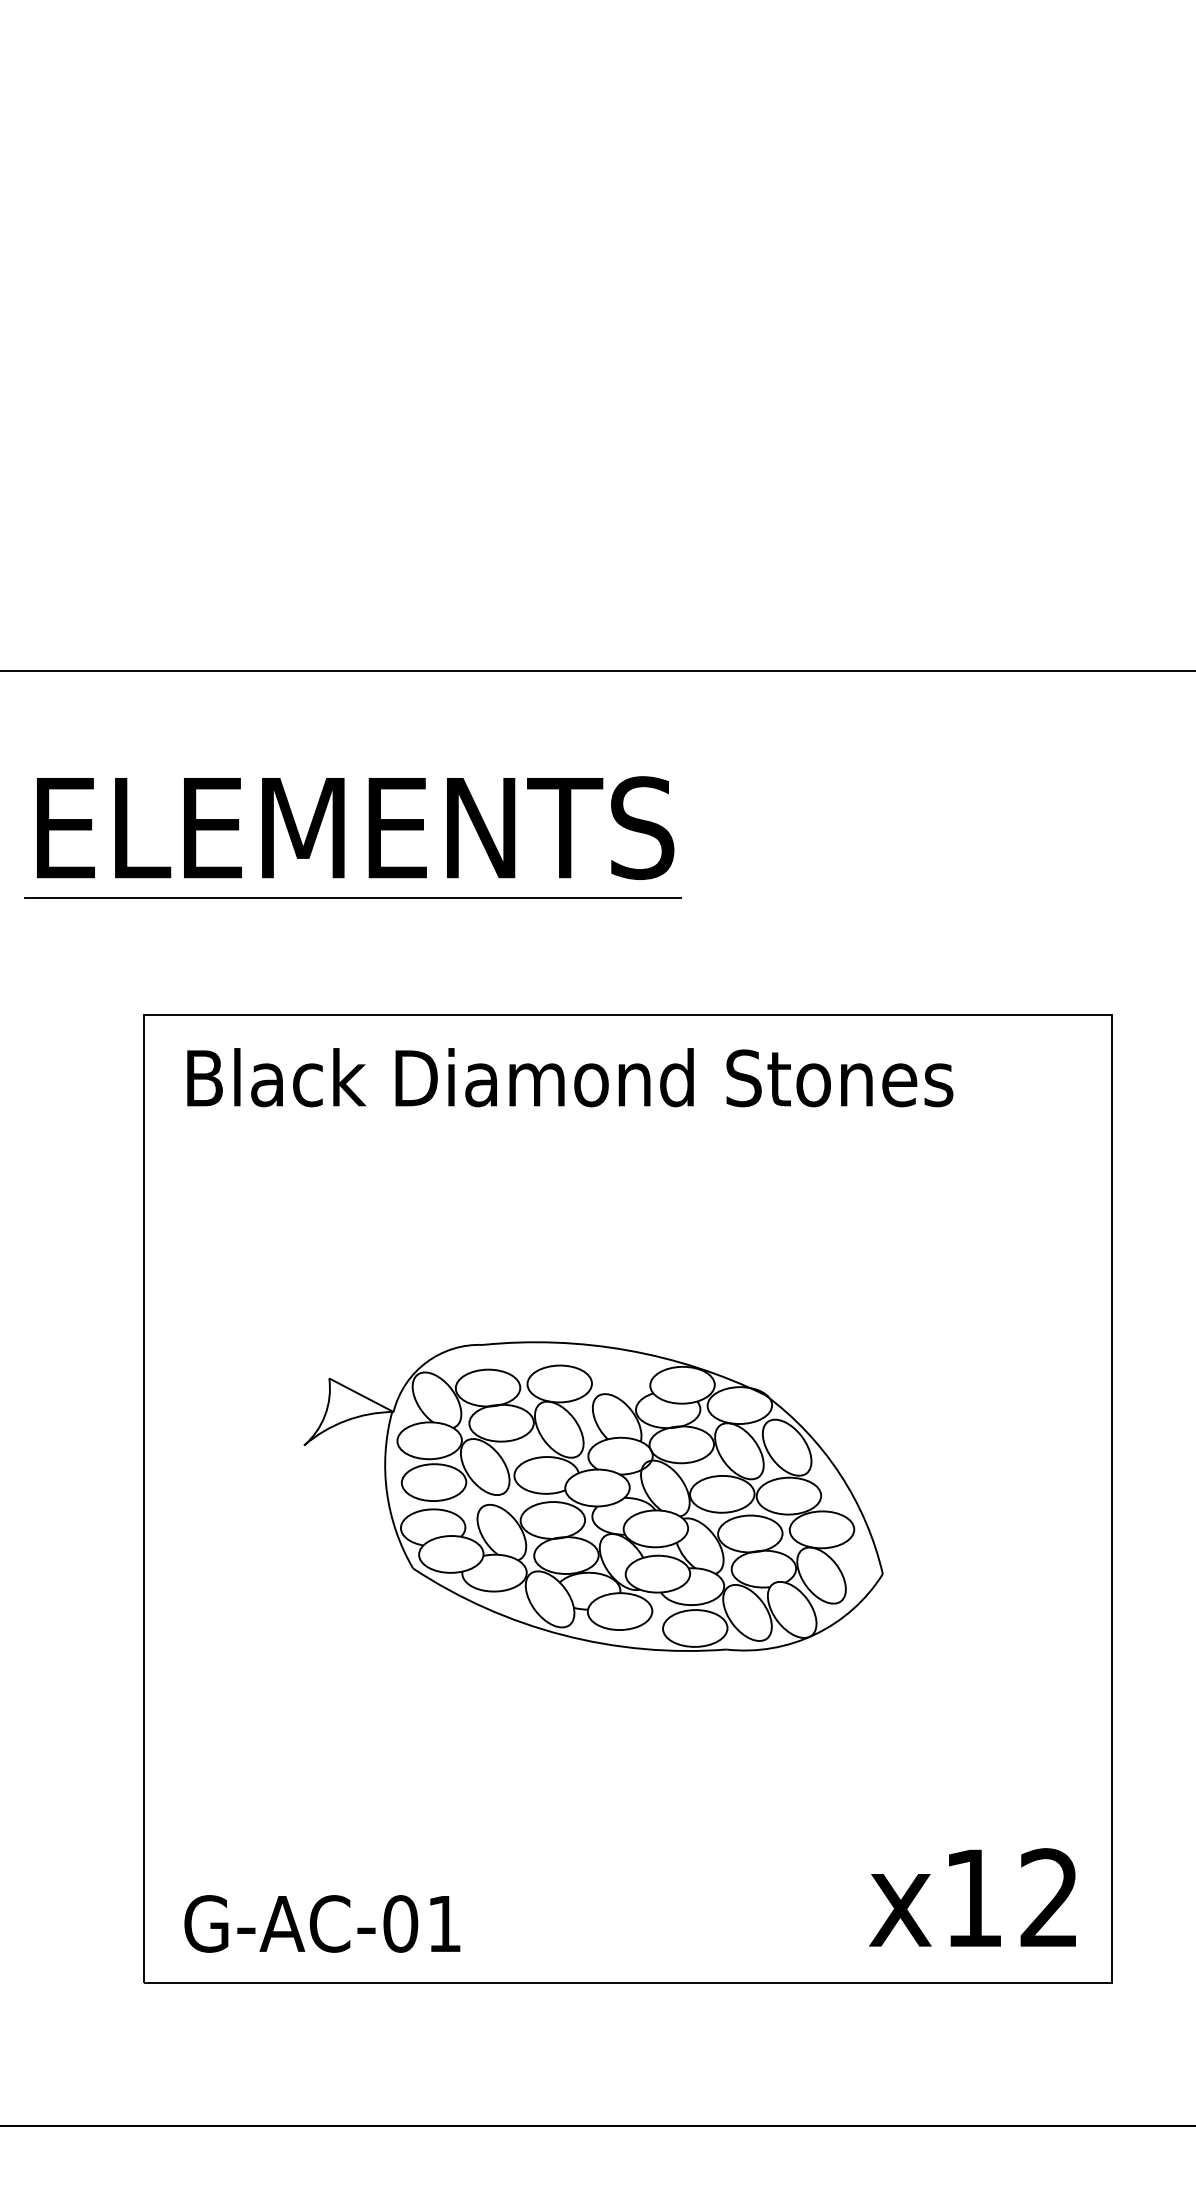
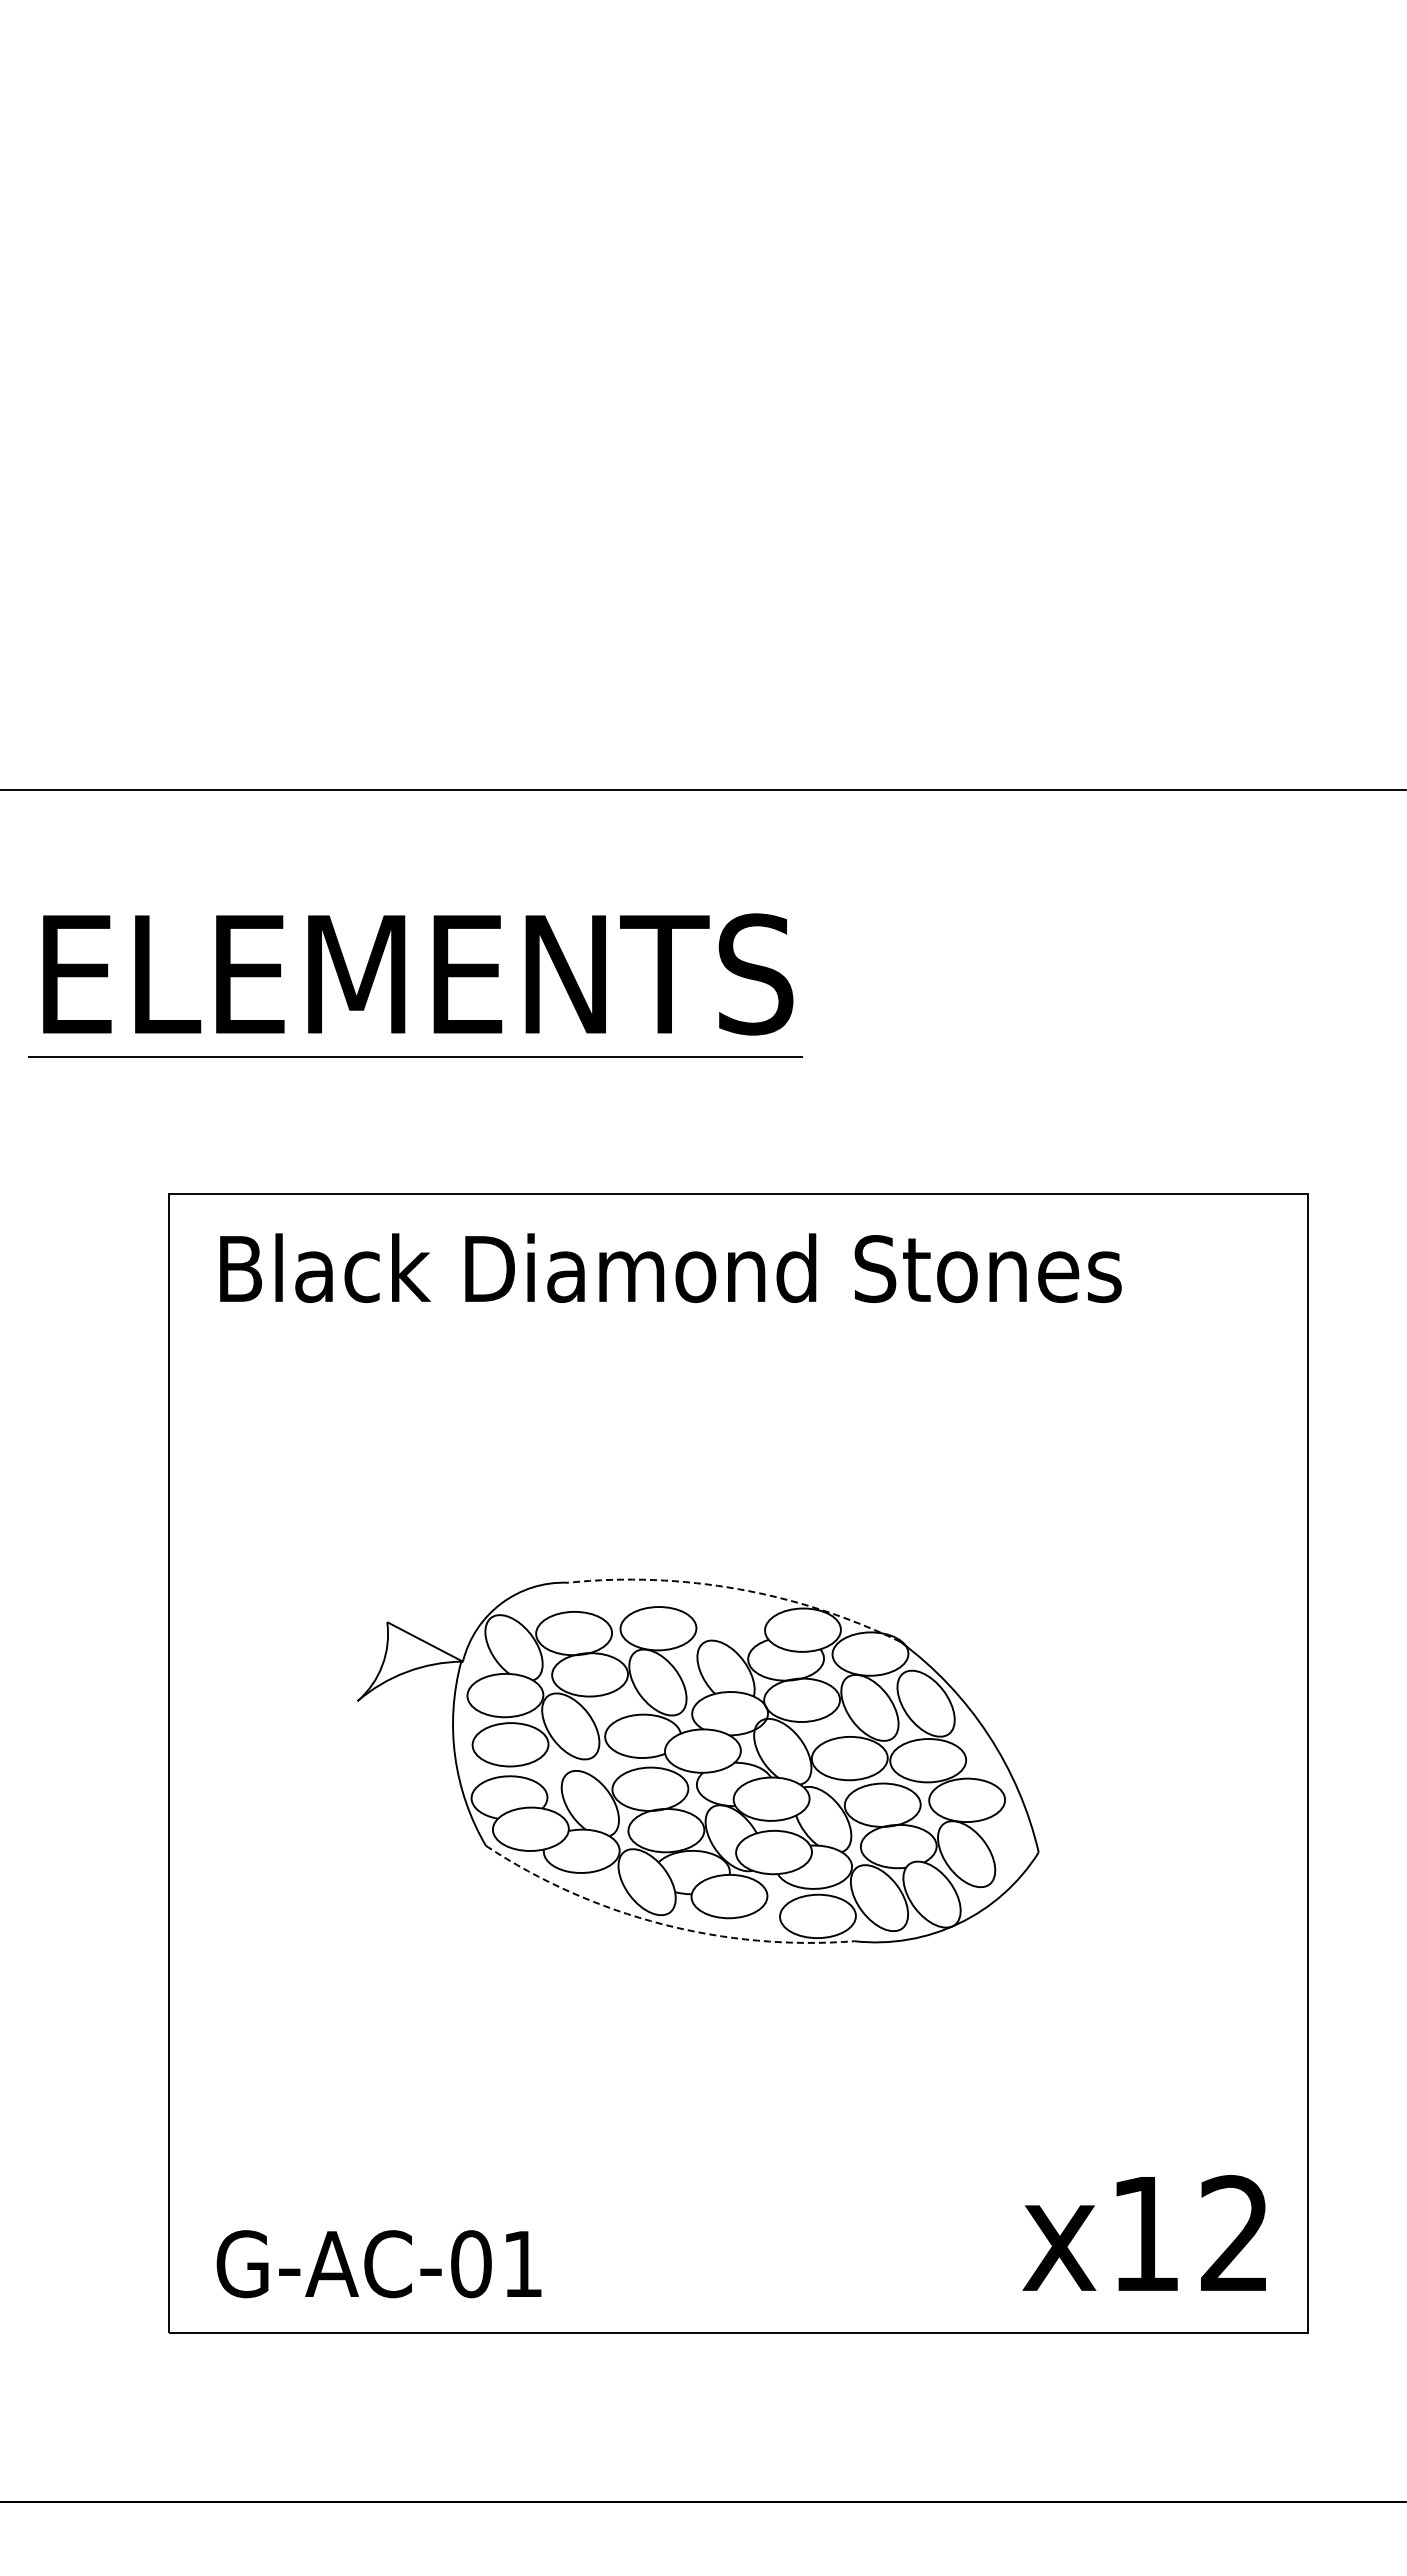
arc: (627, 1350) -> (738, 1589), solid -> dashed
arc: (563, 1635) -> (662, 1924), solid -> dashed

